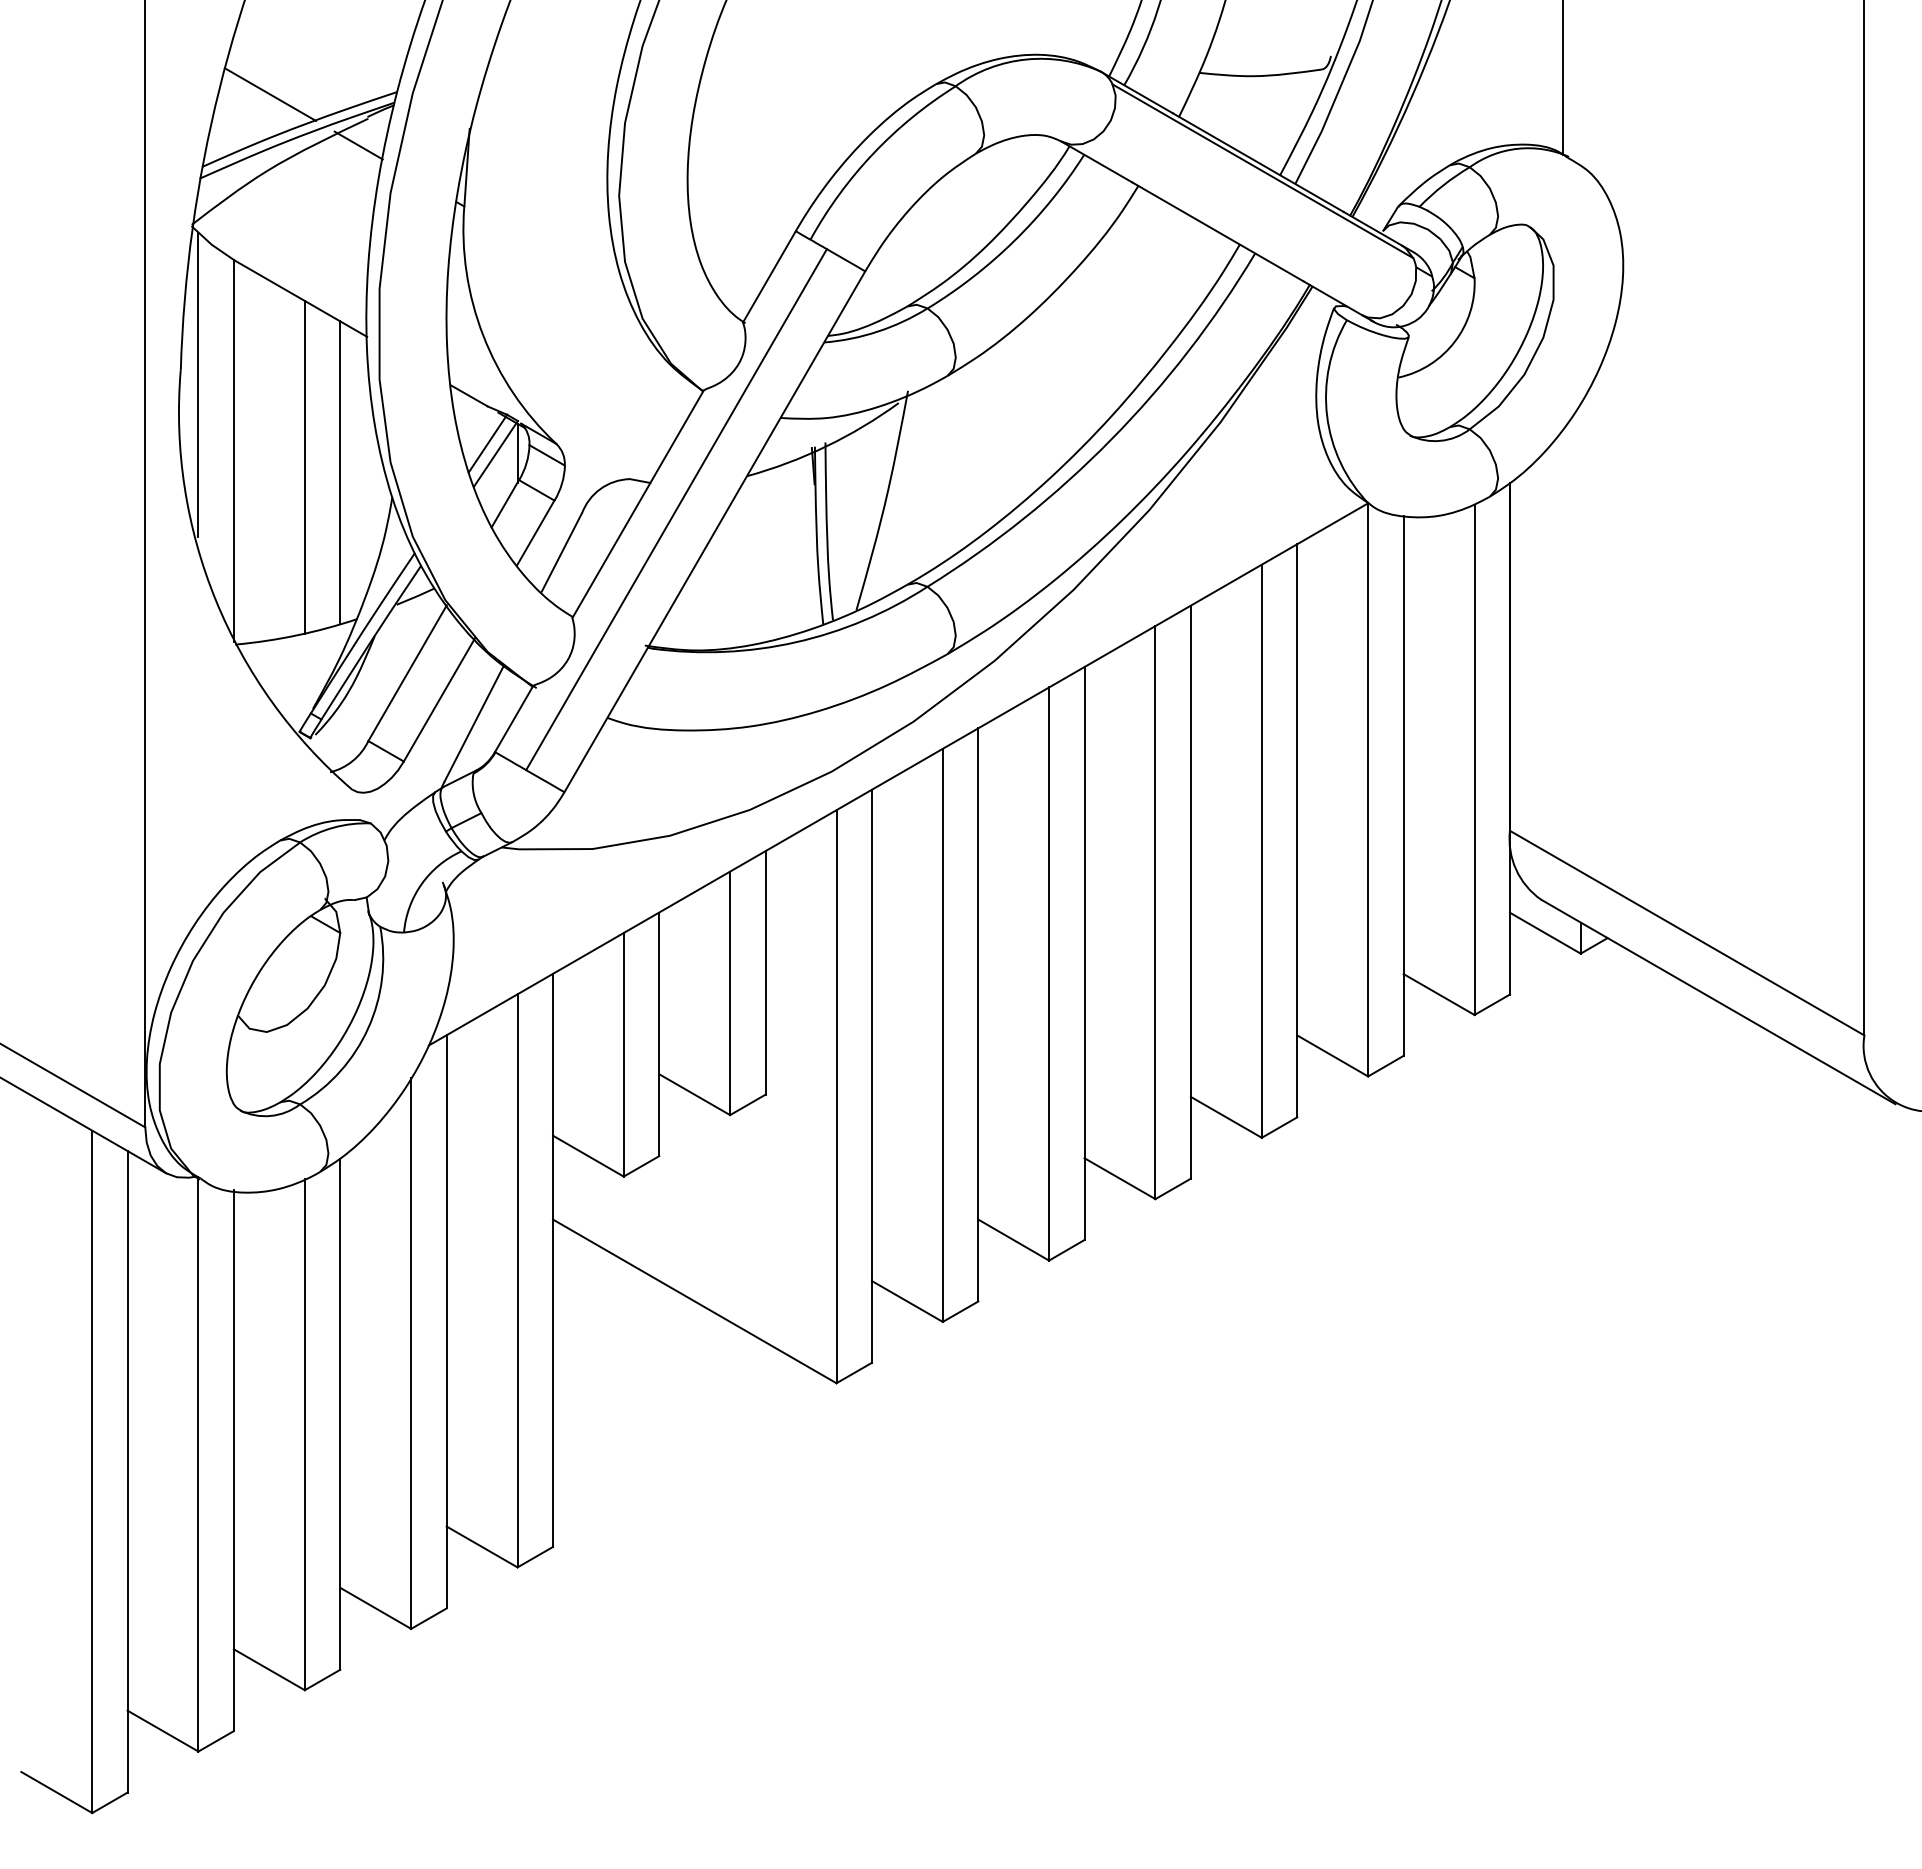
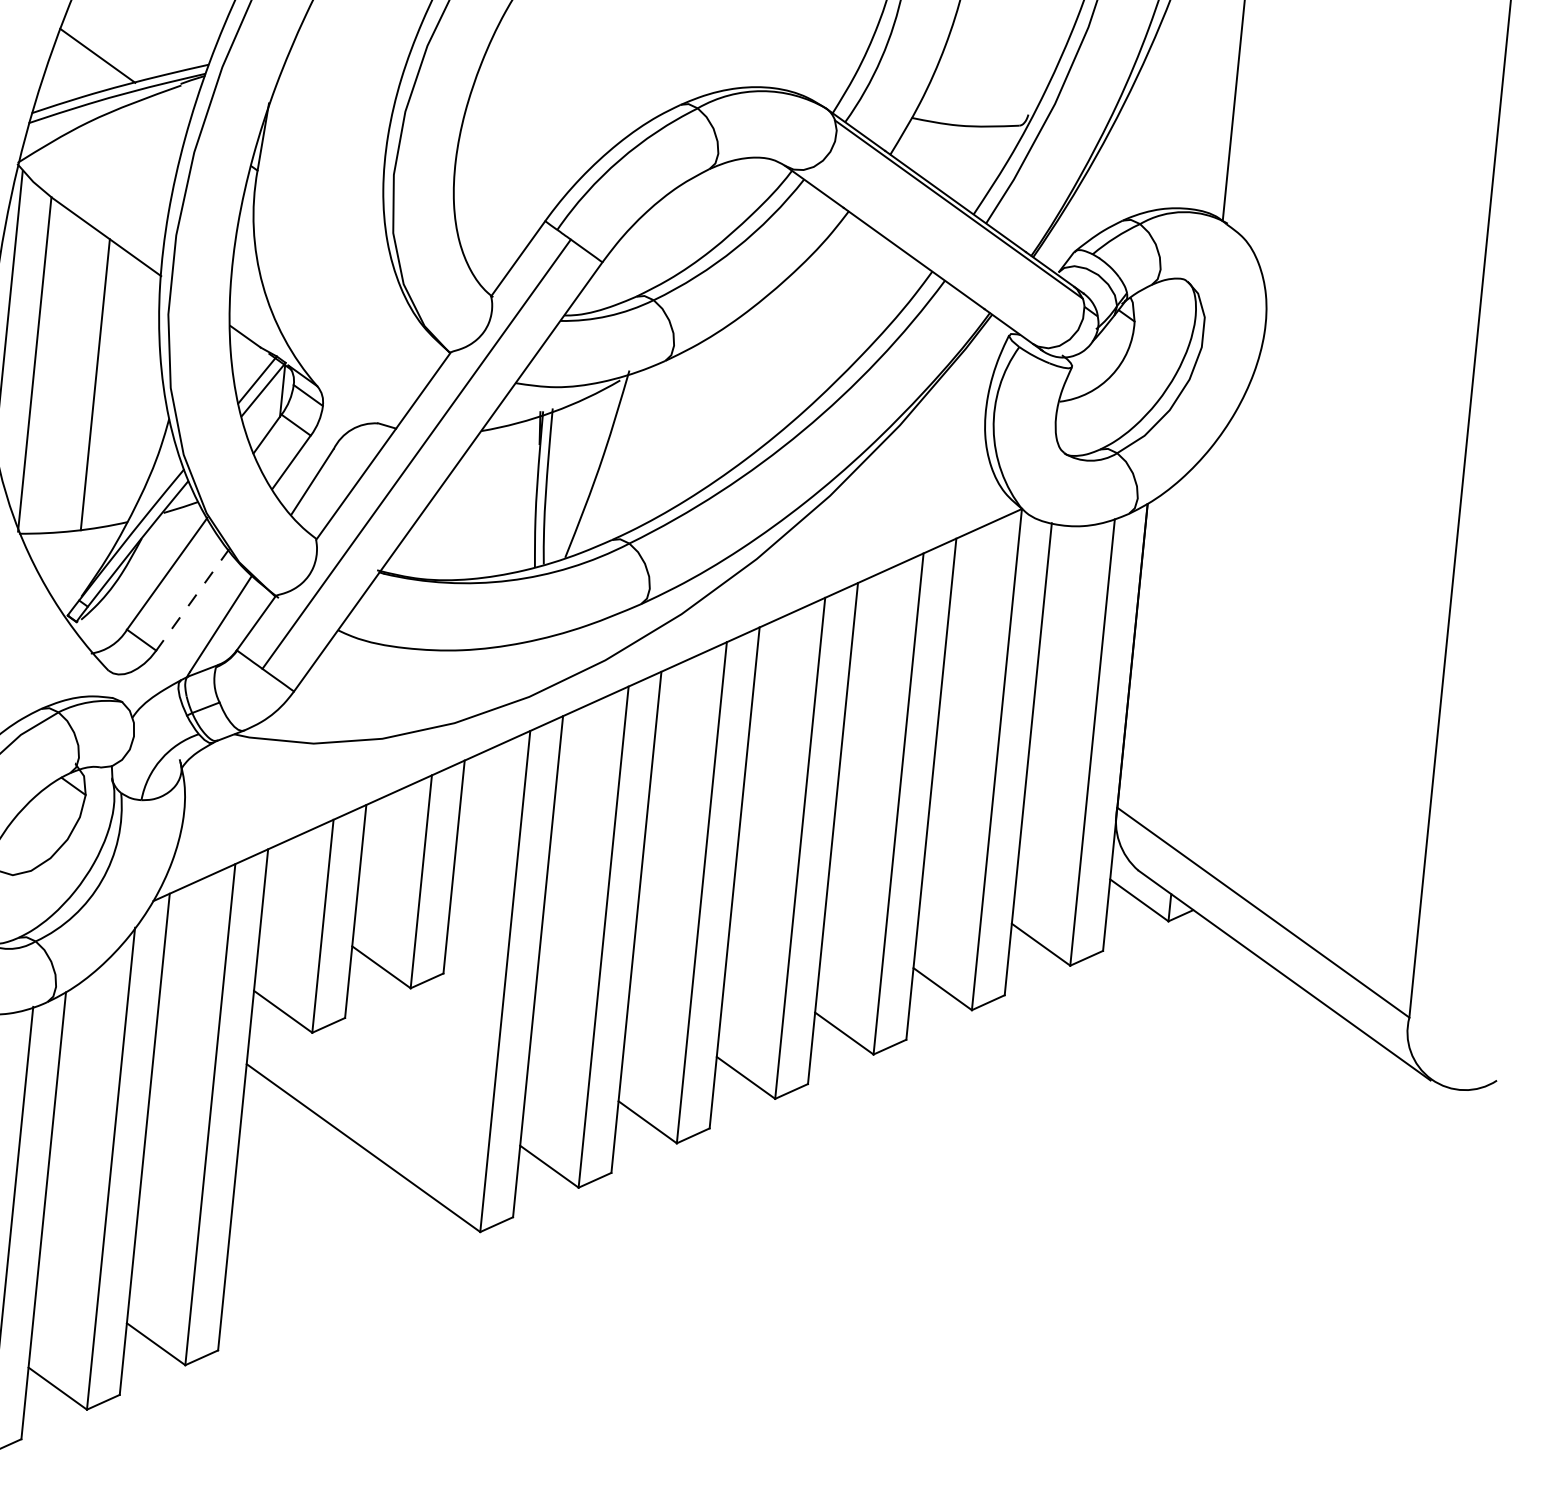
line: (358, 145) -> (170, 108), removed
line: (340, 472) -> (126, 392), removed
line: (439, 700) -> (192, 600), solid -> dashed

